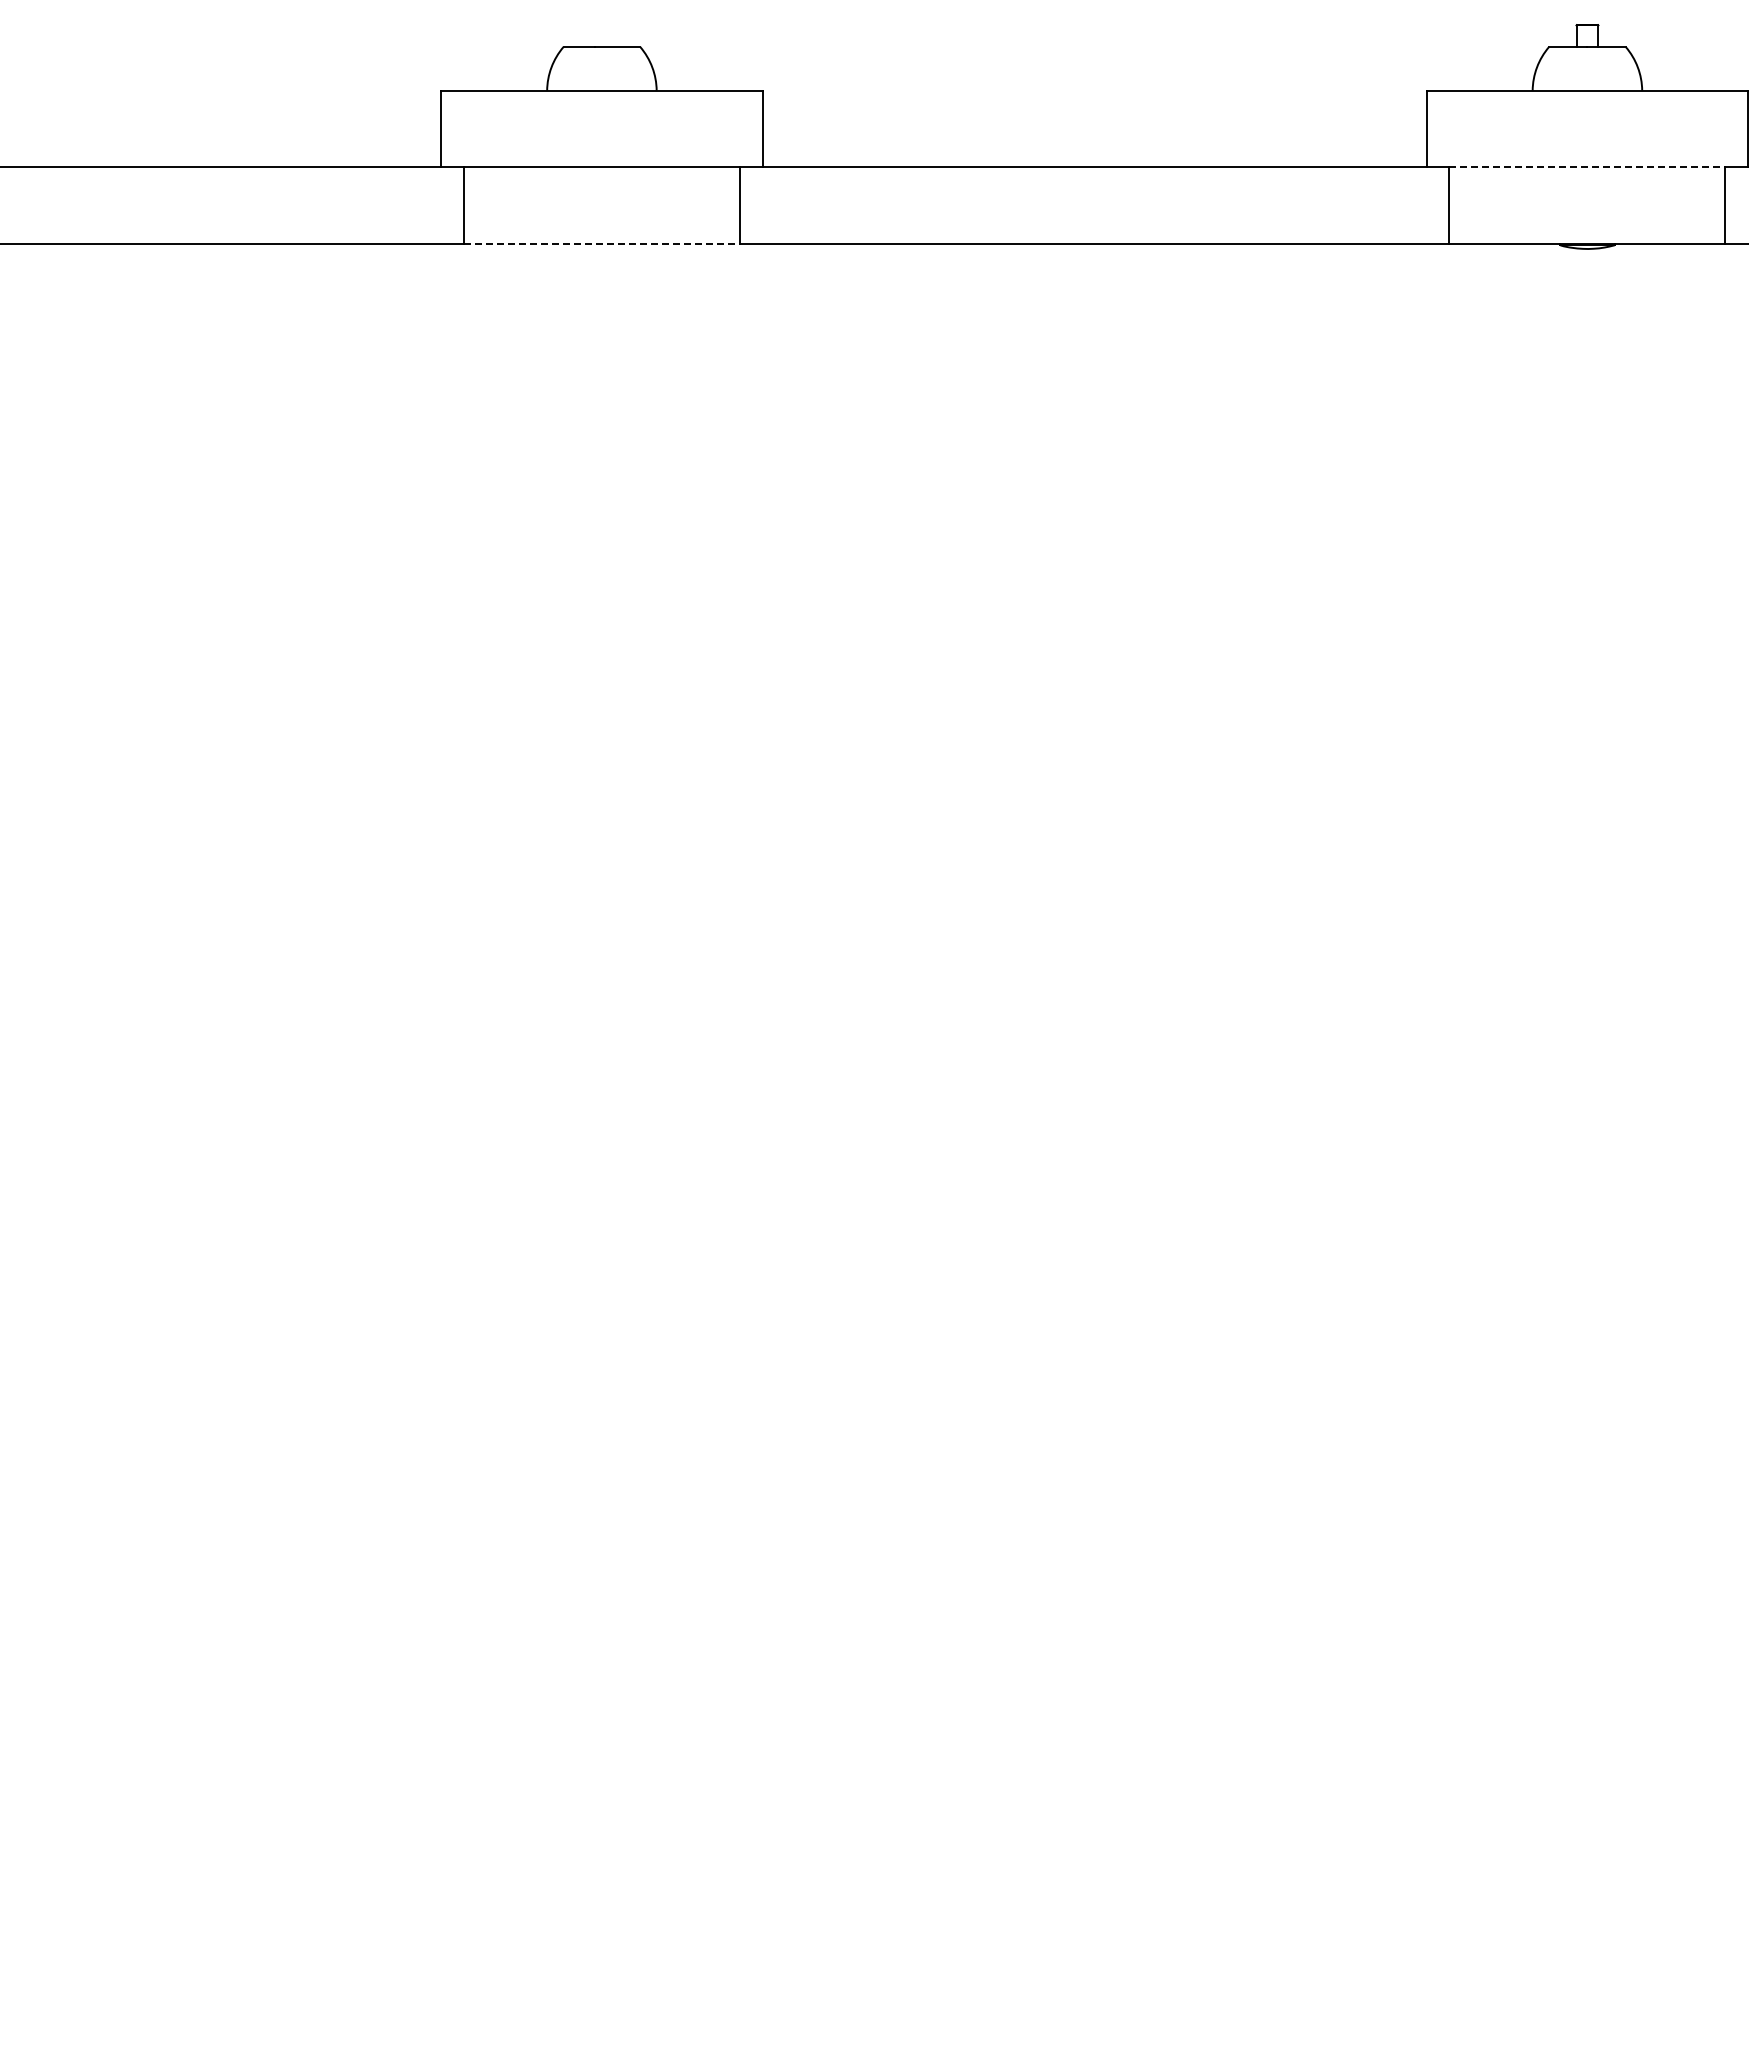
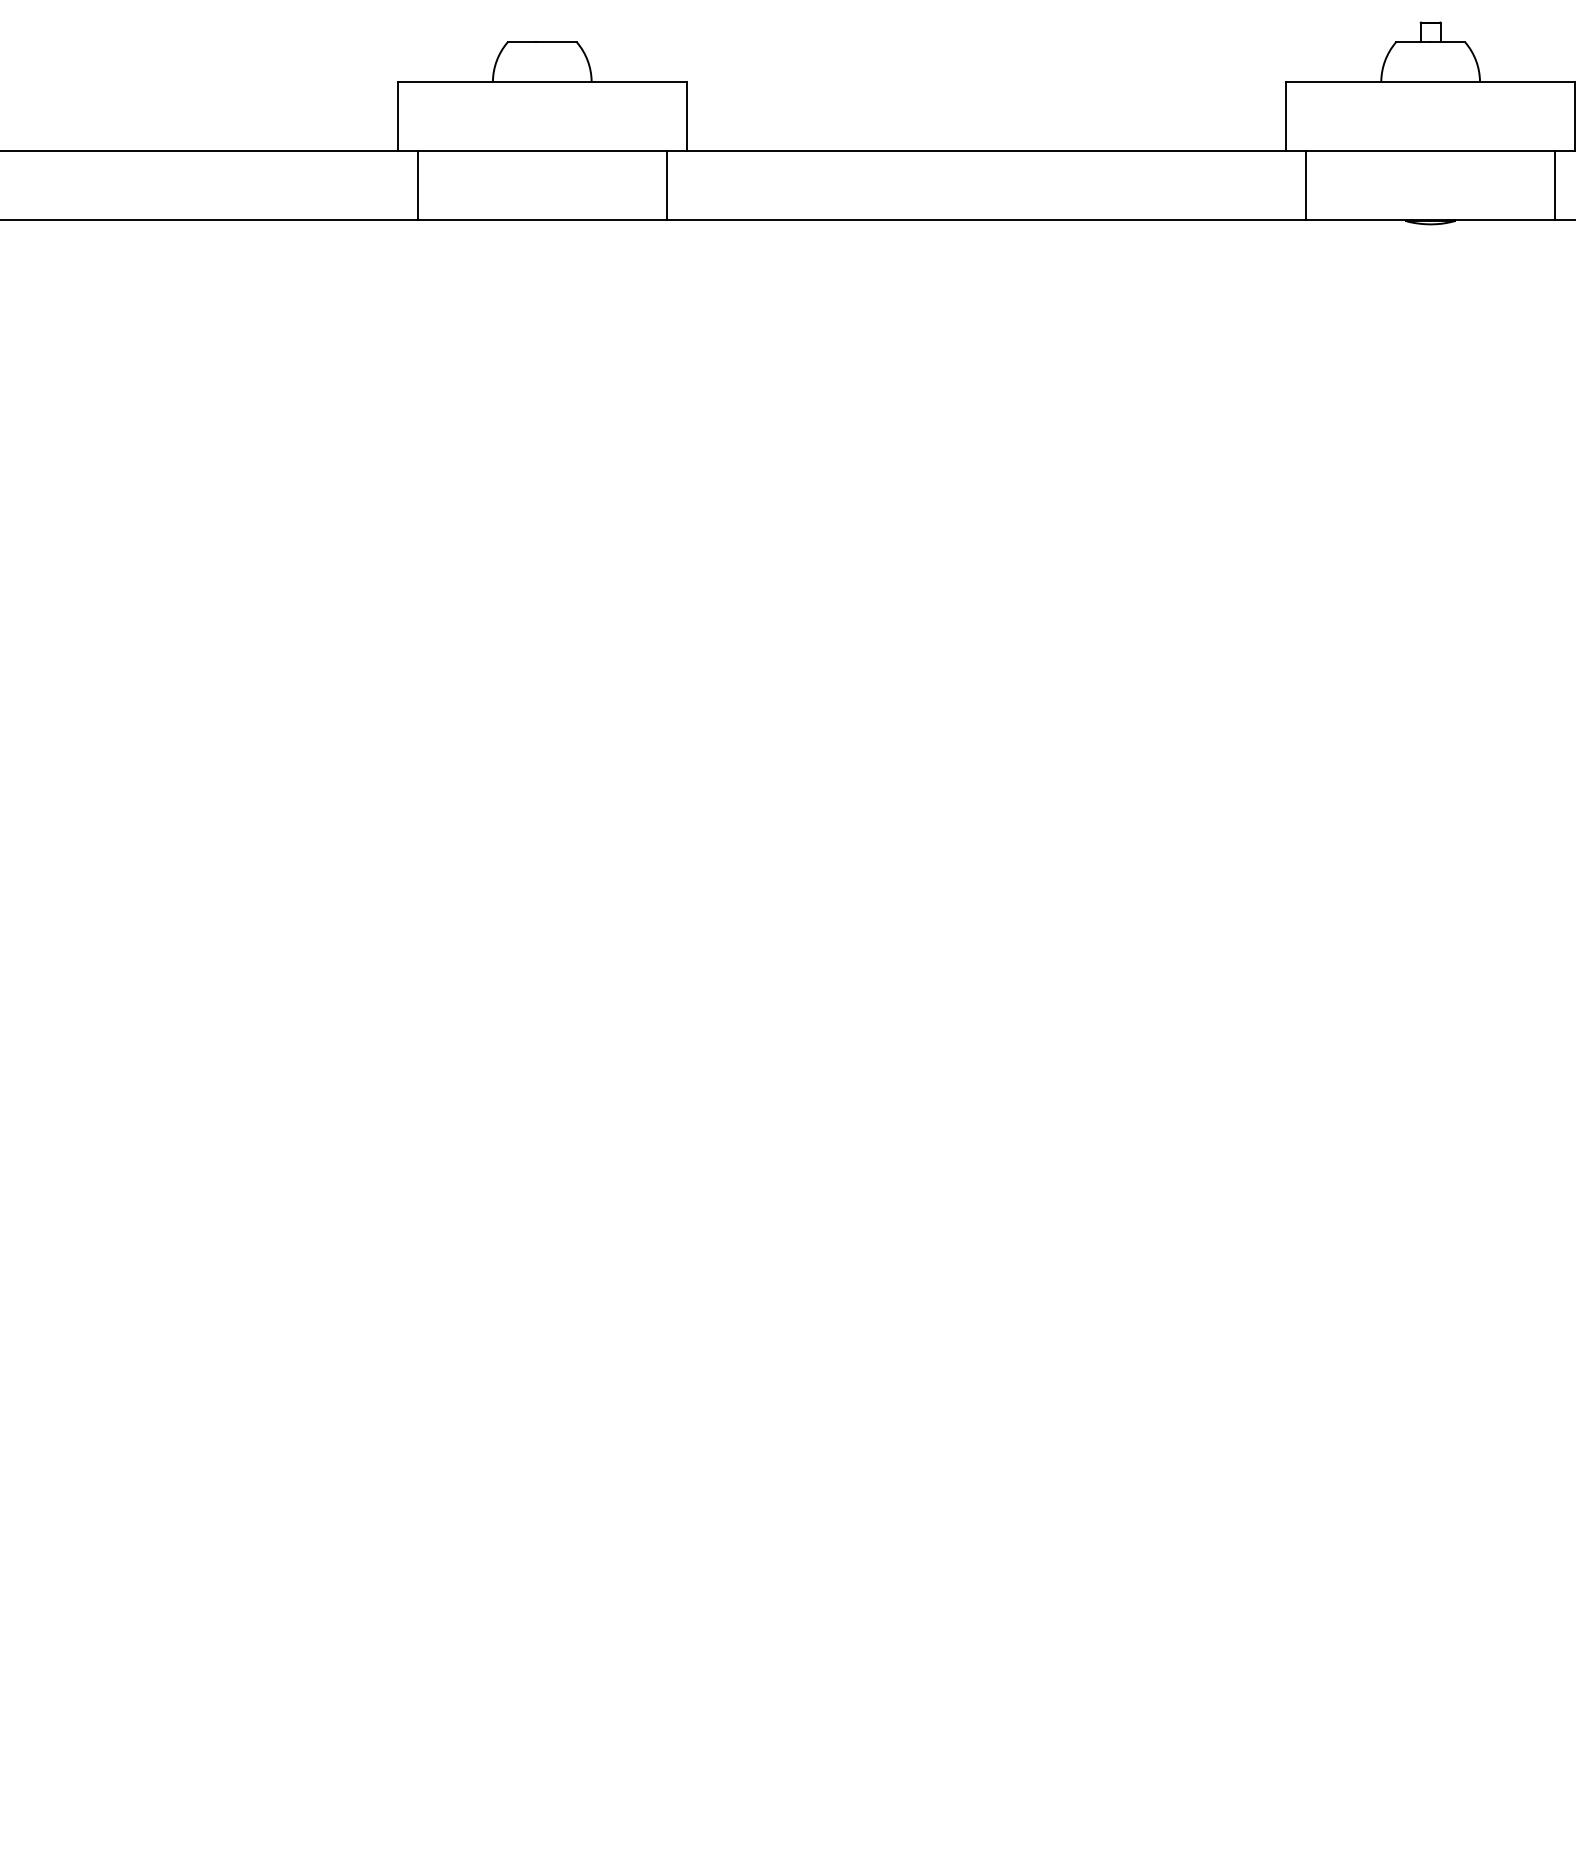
line: (1587, 167) -> (1430, 150), dashed -> solid
line: (601, 244) -> (541, 220), dashed -> solid

